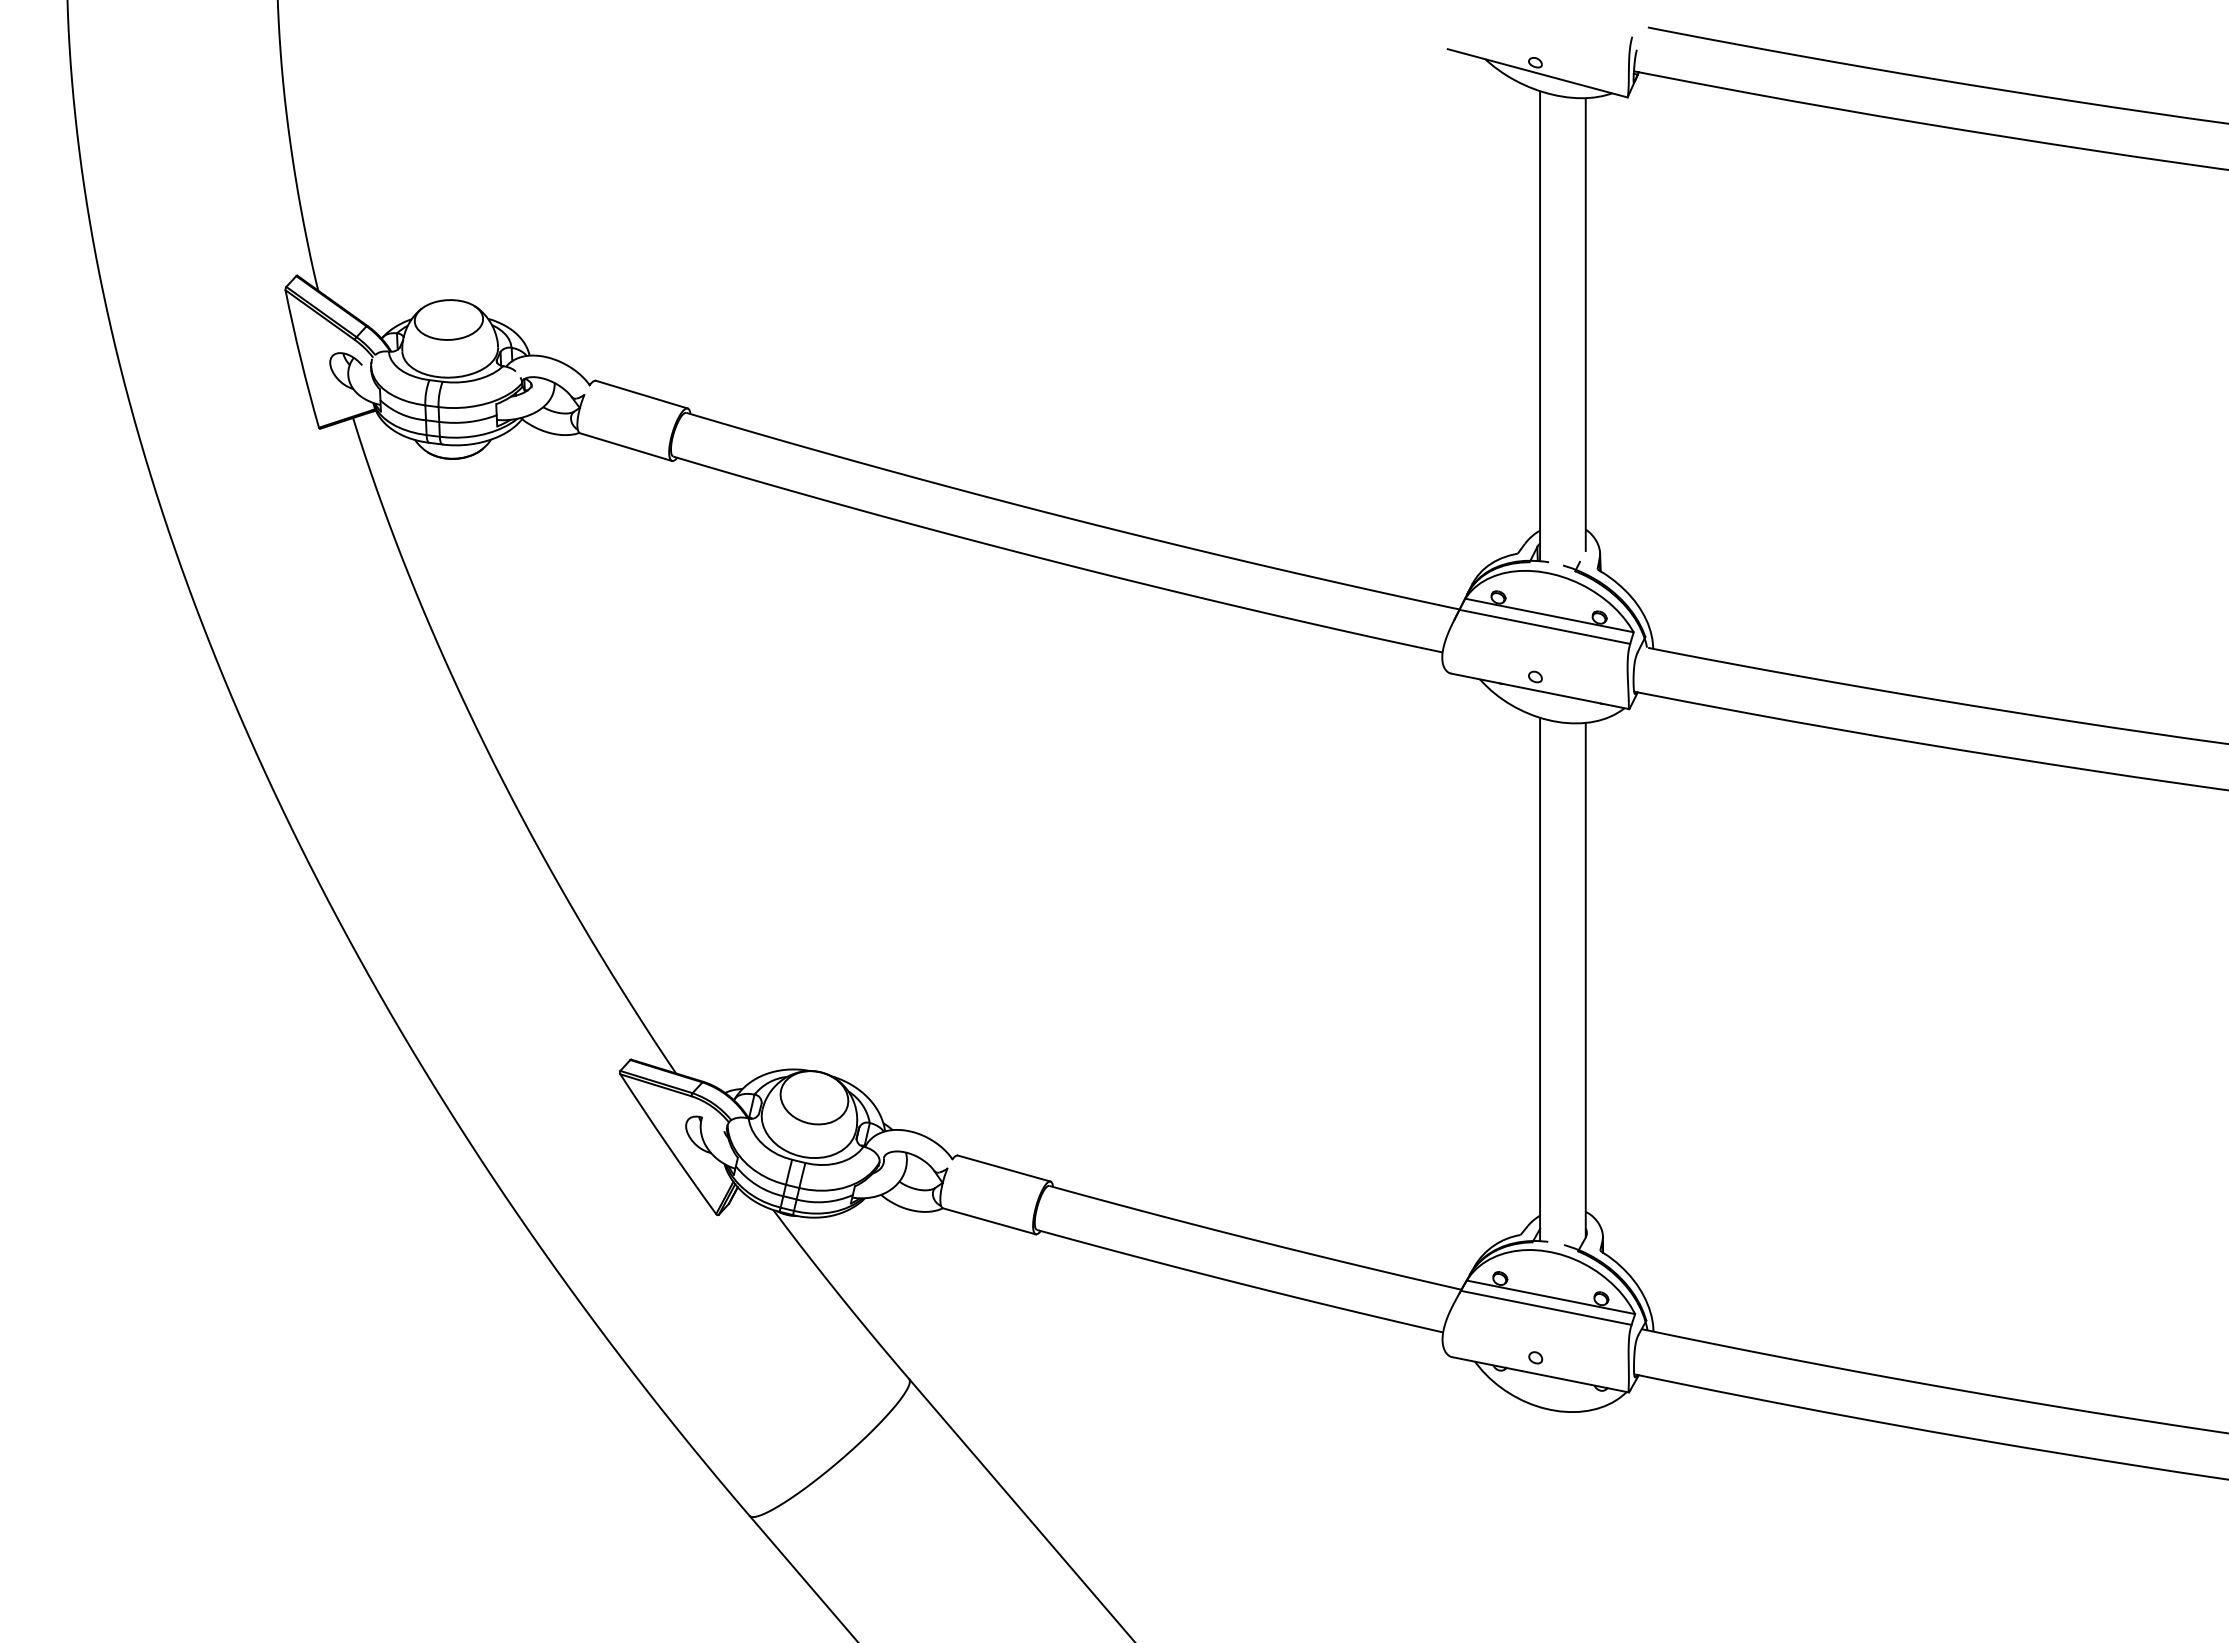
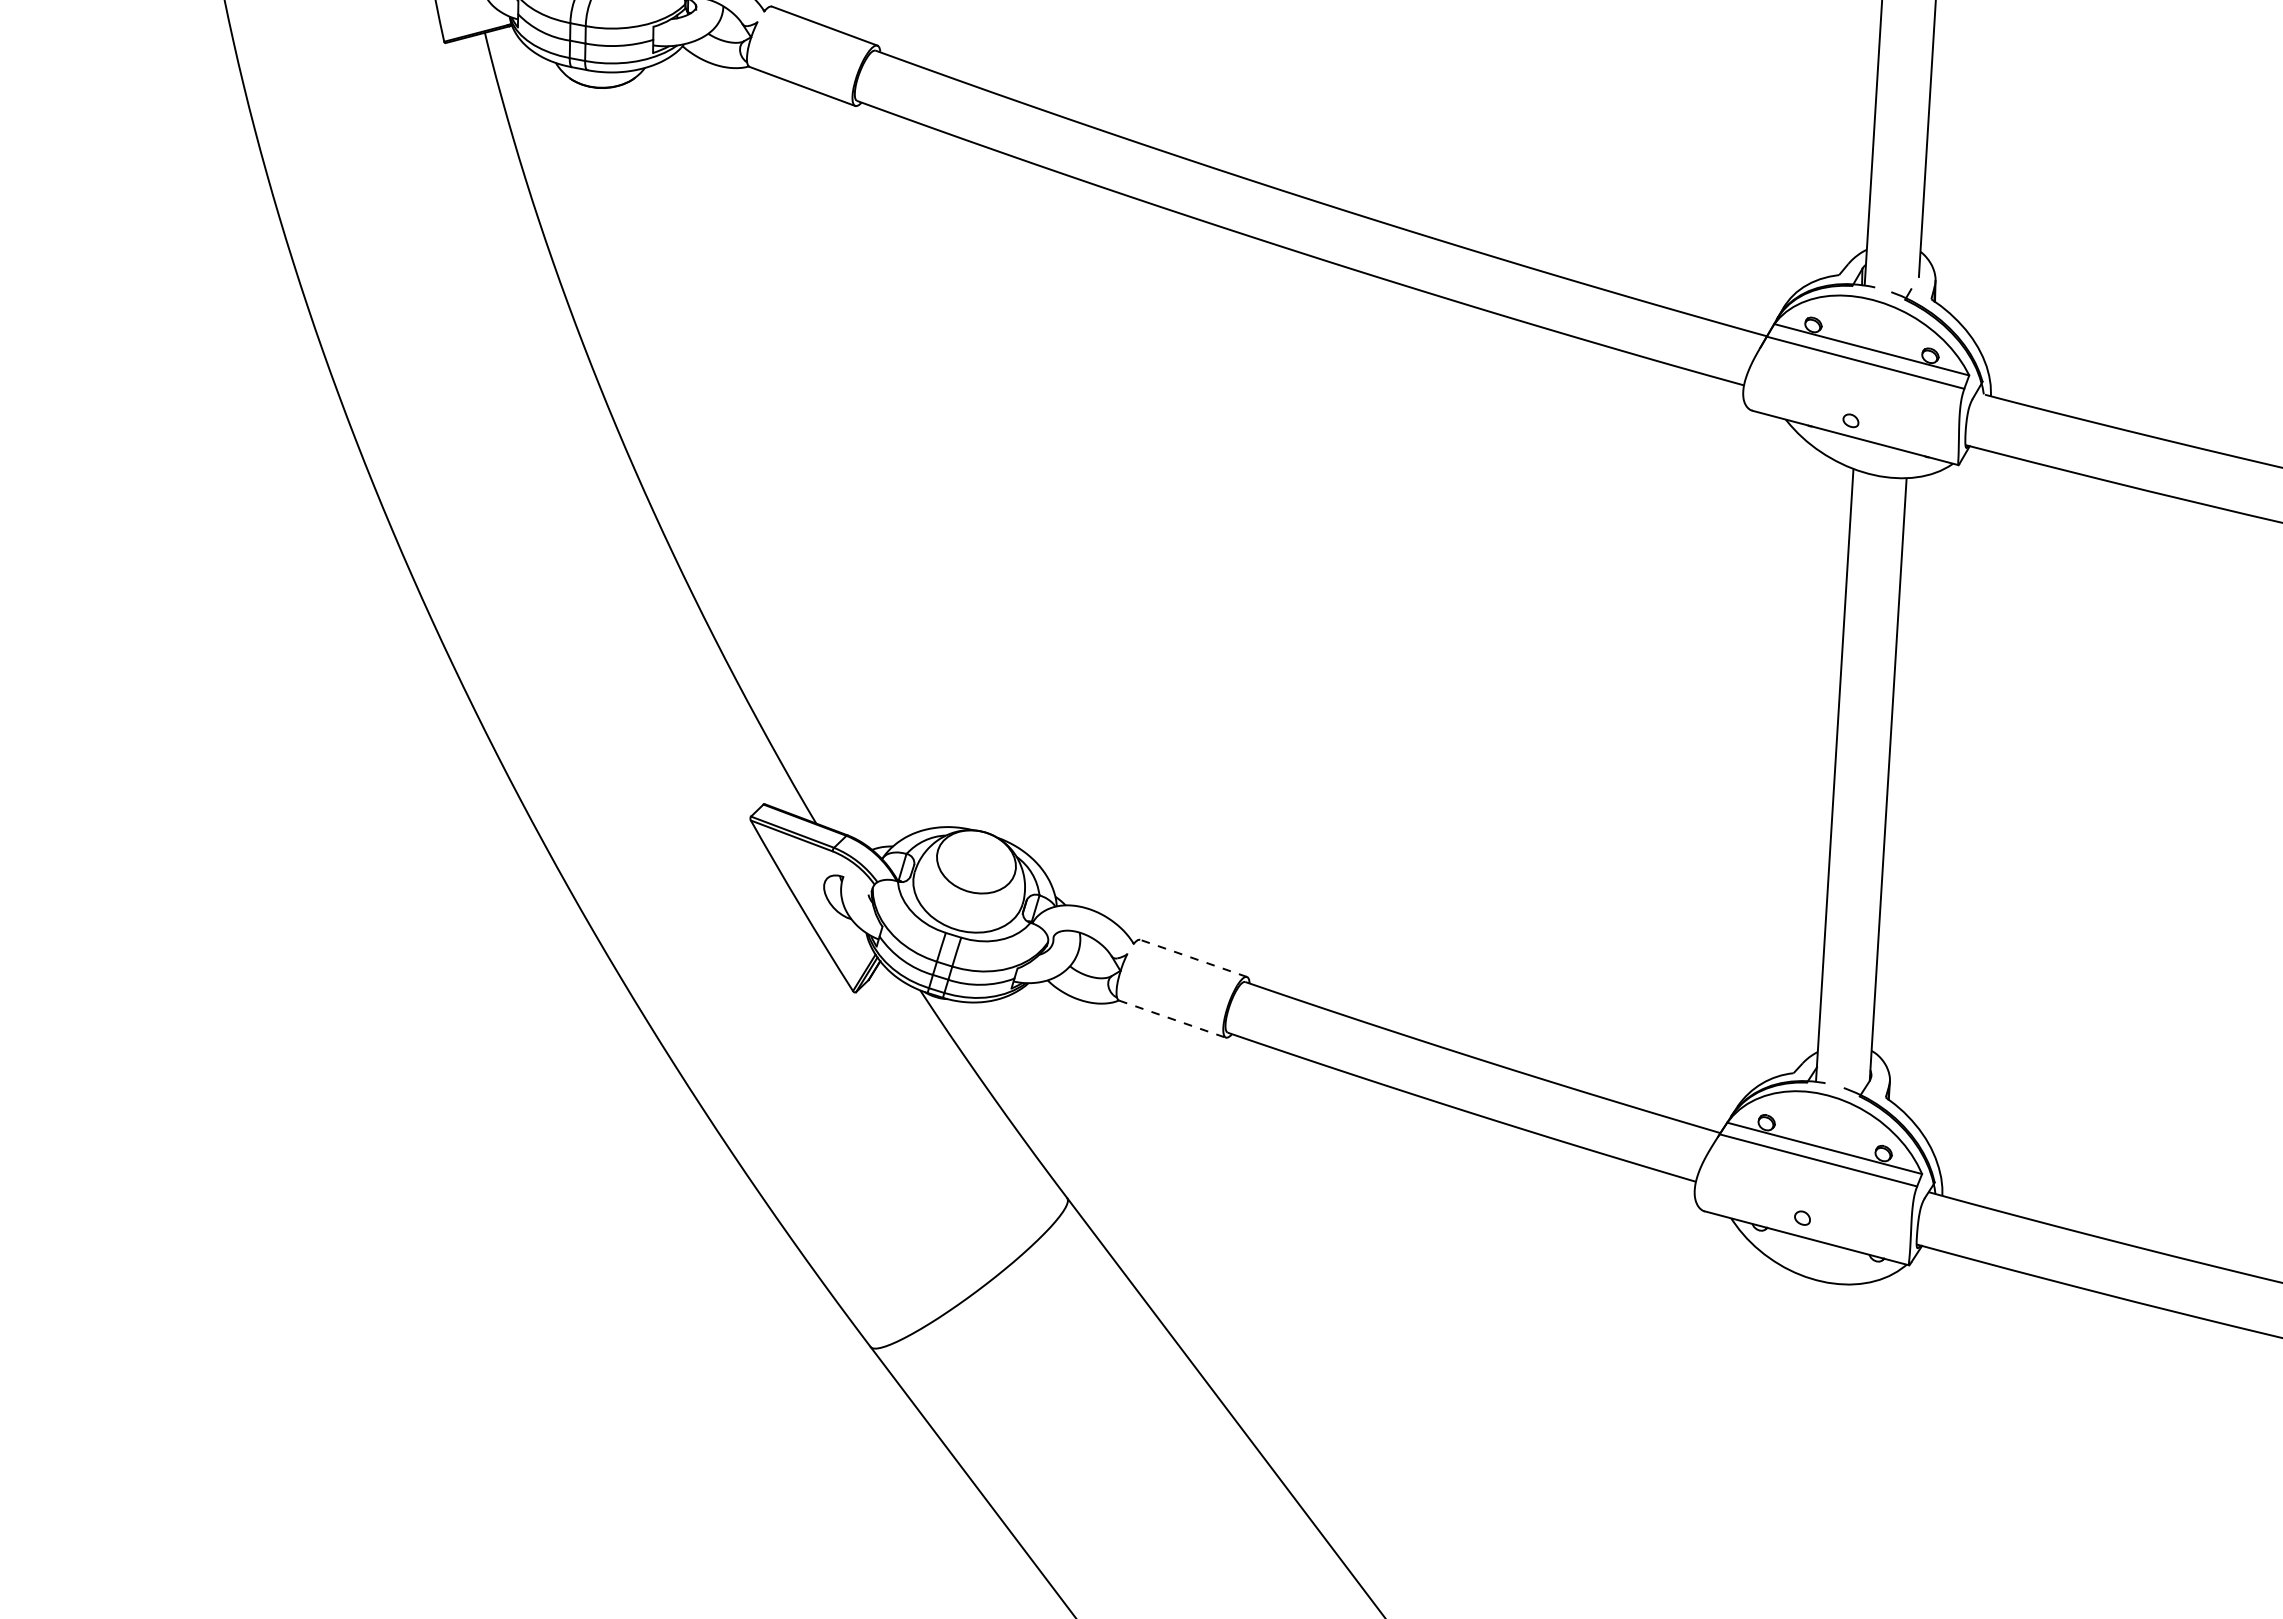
line: (1003, 1168) -> (1192, 958), solid -> dashed
line: (989, 1221) -> (1172, 1019), solid -> dashed

